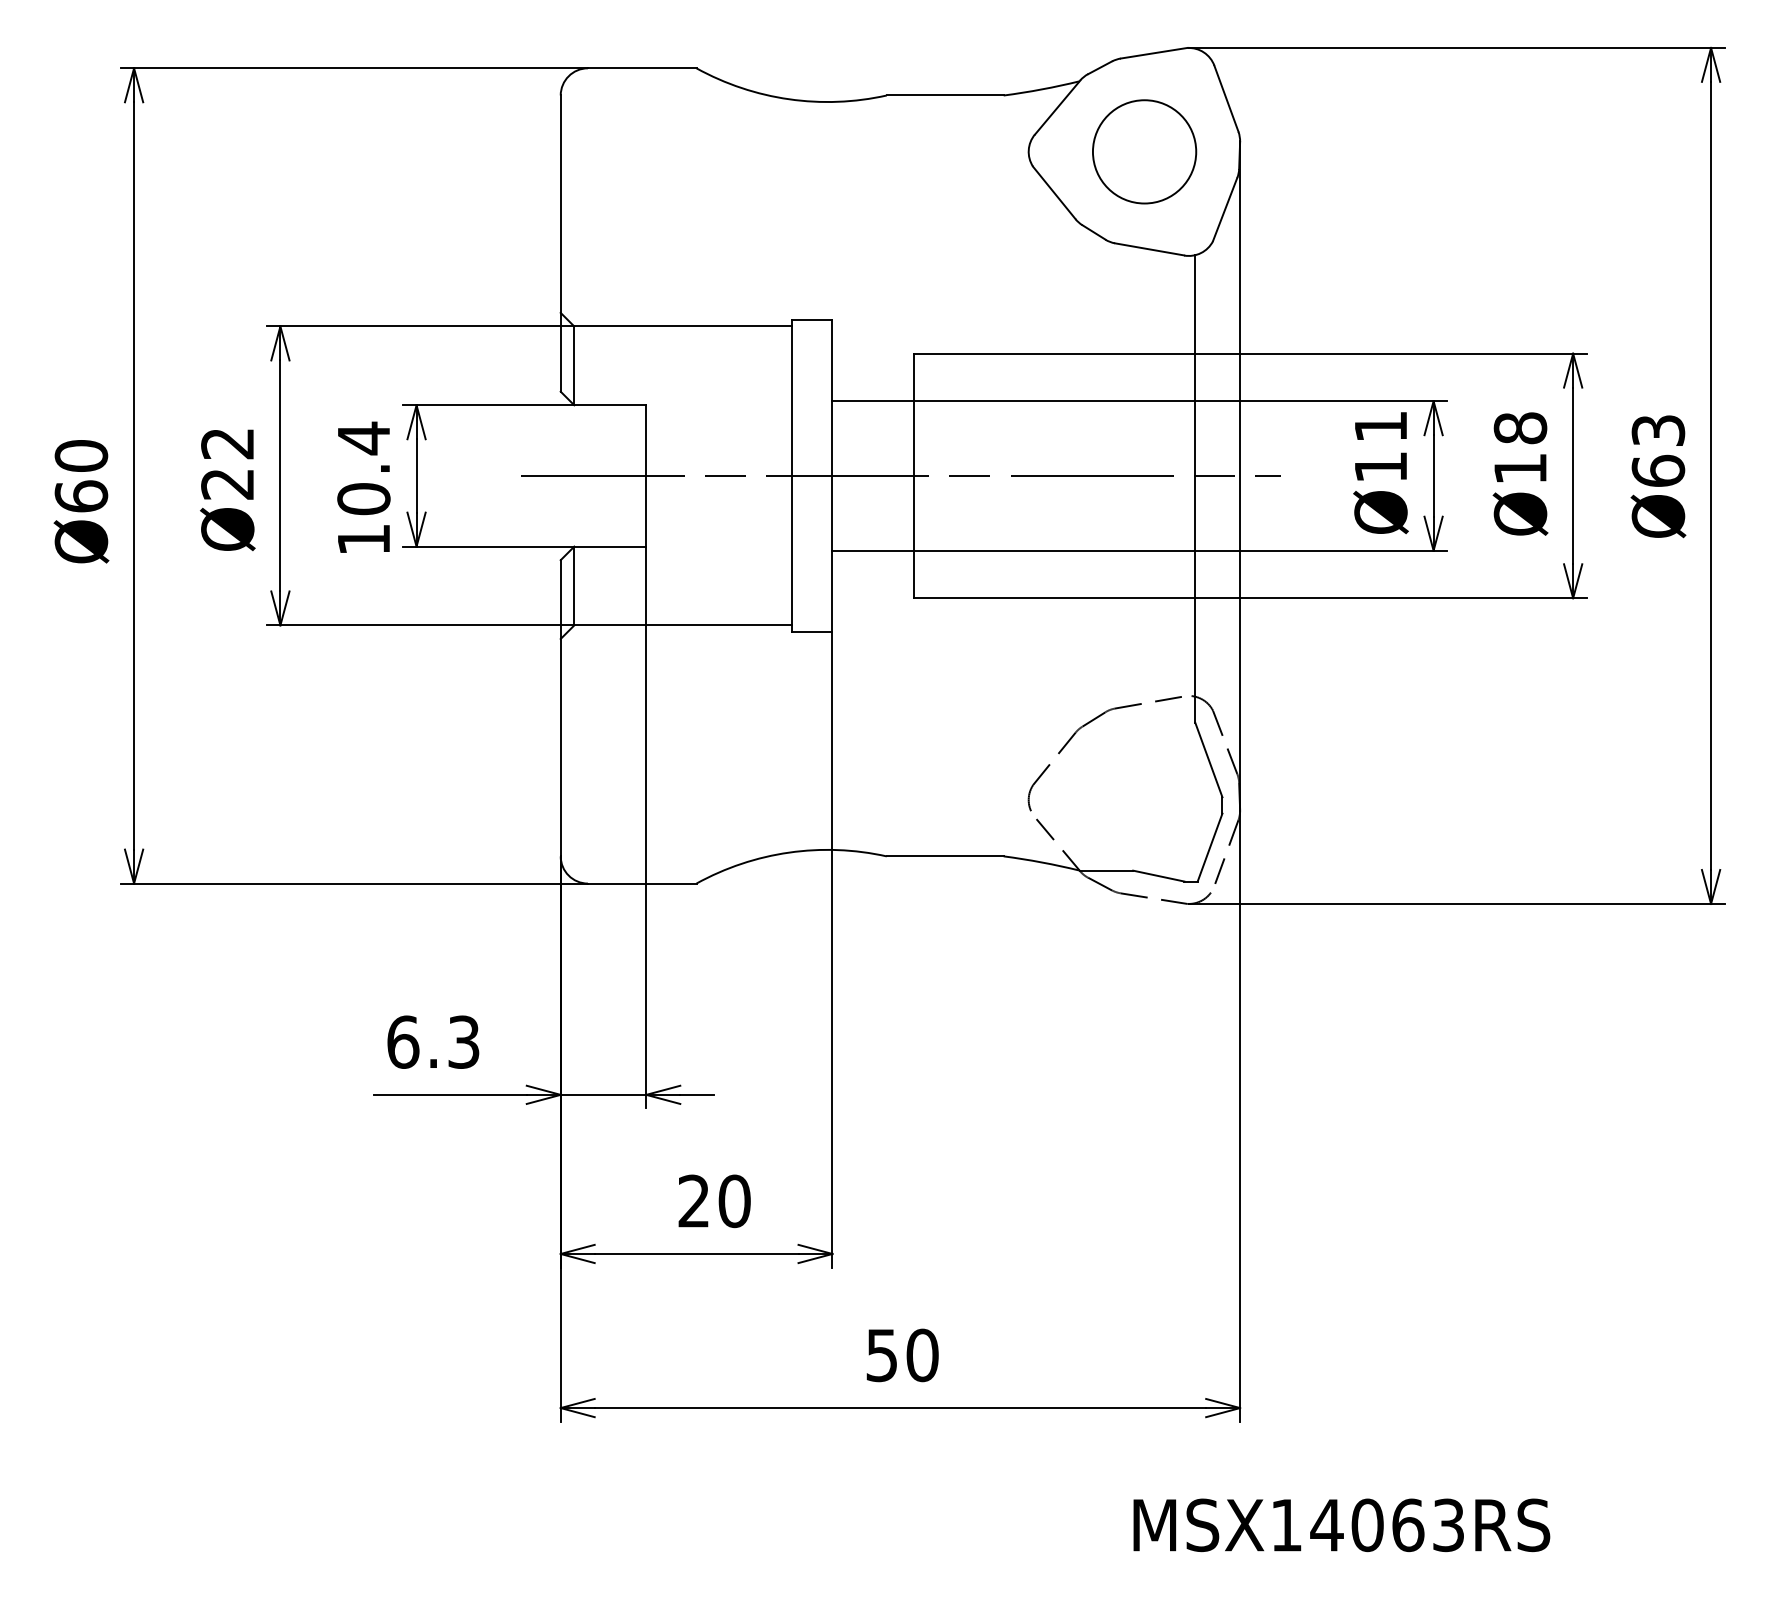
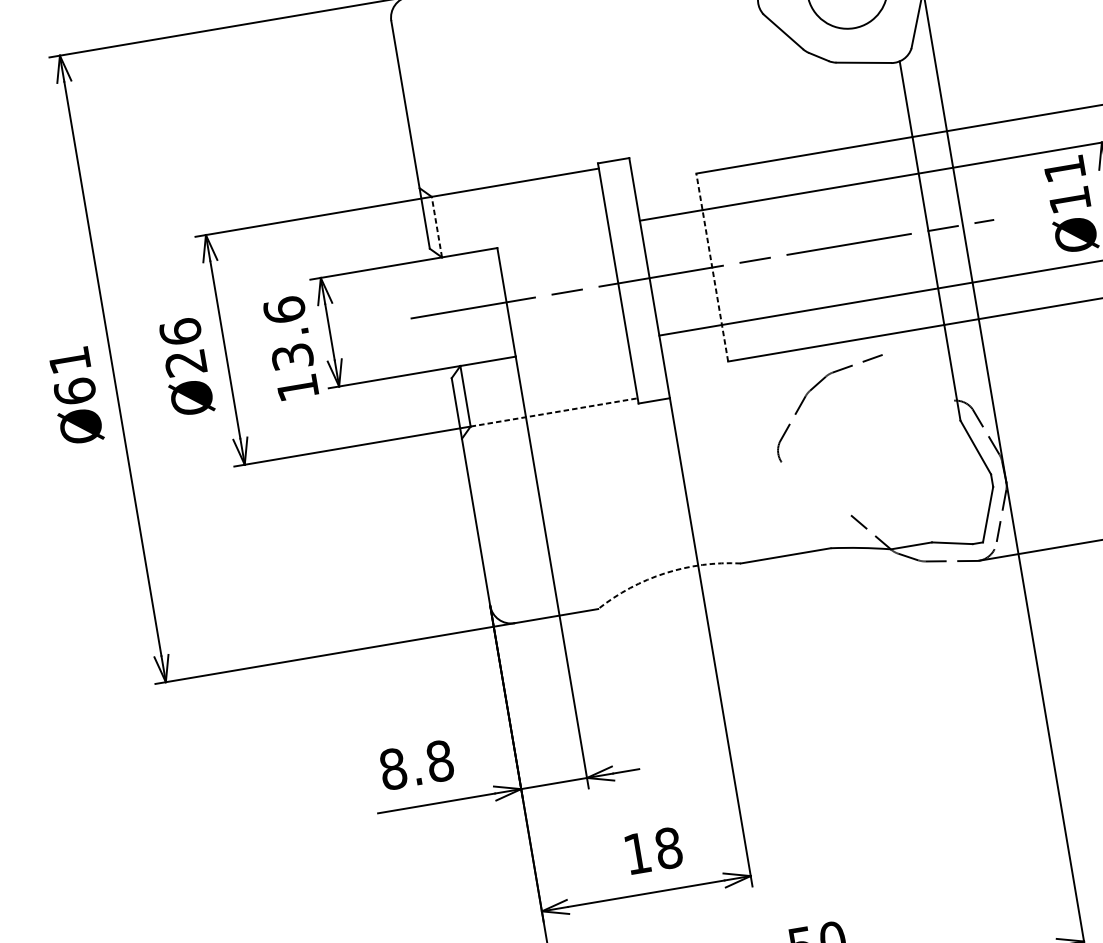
line: (574, 365) -> (437, 226), solid -> dashed
text: (227, 443) -> (180, 331), Ø22 -> Ø26
text: (81, 455) -> (69, 360), Ø60 -> Ø61
text: (363, 468) -> (288, 333), 10.4 -> 13.6
line: (914, 475) -> (712, 267), solid -> dashed
line: (683, 625) -> (554, 412), solid -> dashed
part: (1086, 725) -> (813, 389), moved
arc: (789, 852) -> (665, 573), solid -> dashed
text: (433, 1041) -> (416, 764), 6.3 -> 8.8
text: (714, 1200) -> (653, 850), 20 -> 18

